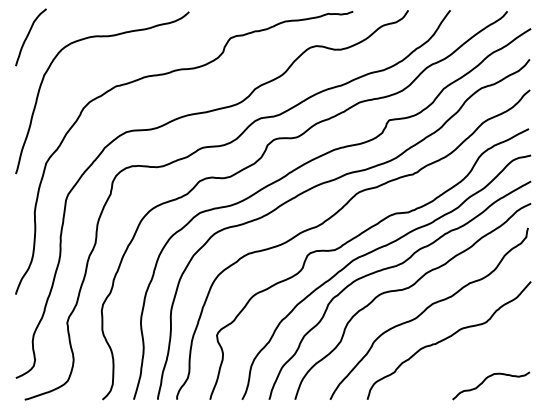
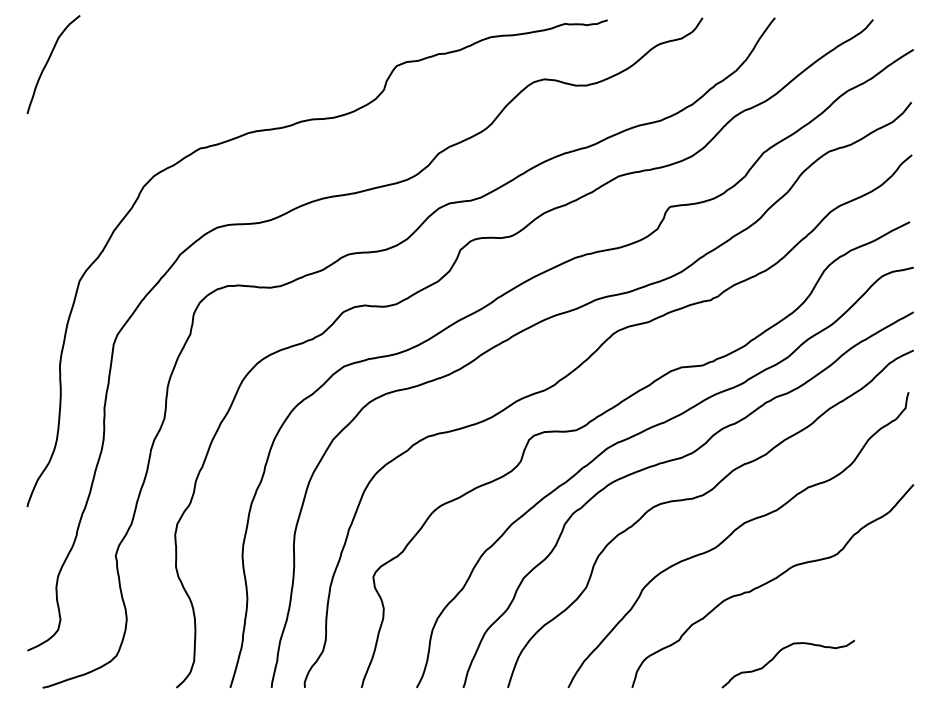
curve: (102, 37) -> (176, 64), removed
curve: (486, 379) -> (780, 652), moved

